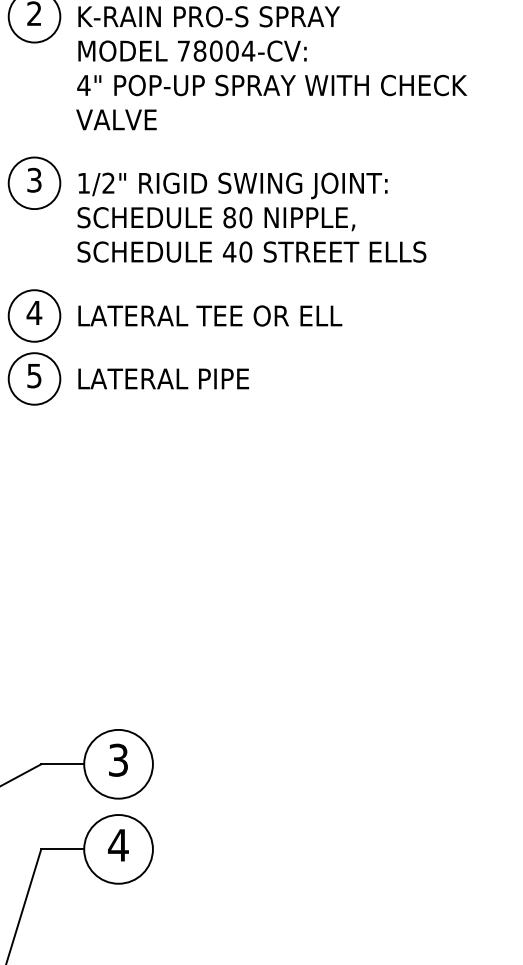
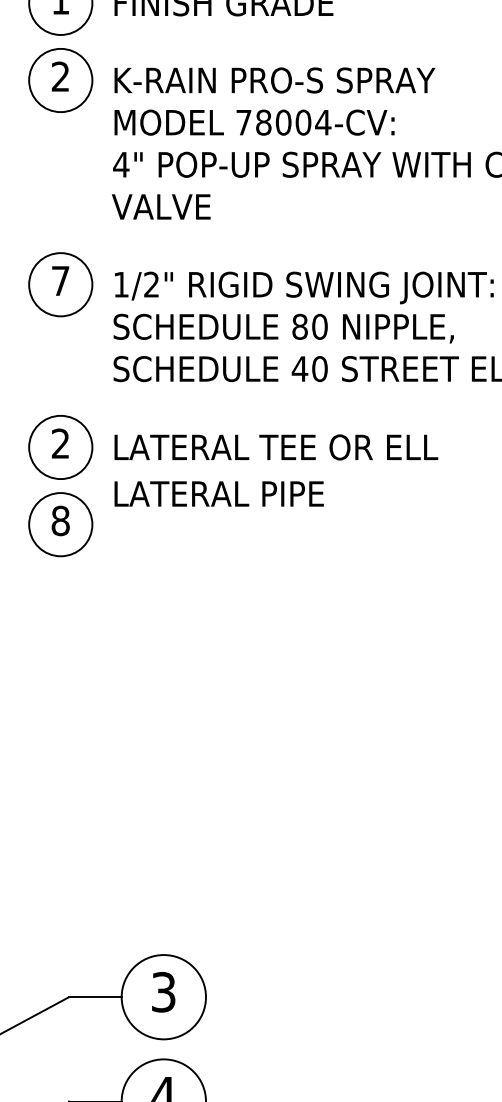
text: (34, 179) -> (60, 280), 3 -> 7
text: (34, 312) -> (60, 443), 4 -> 2
text: (34, 375) -> (60, 520), 5 -> 8
text: (163, 378) -> (218, 493), moved

